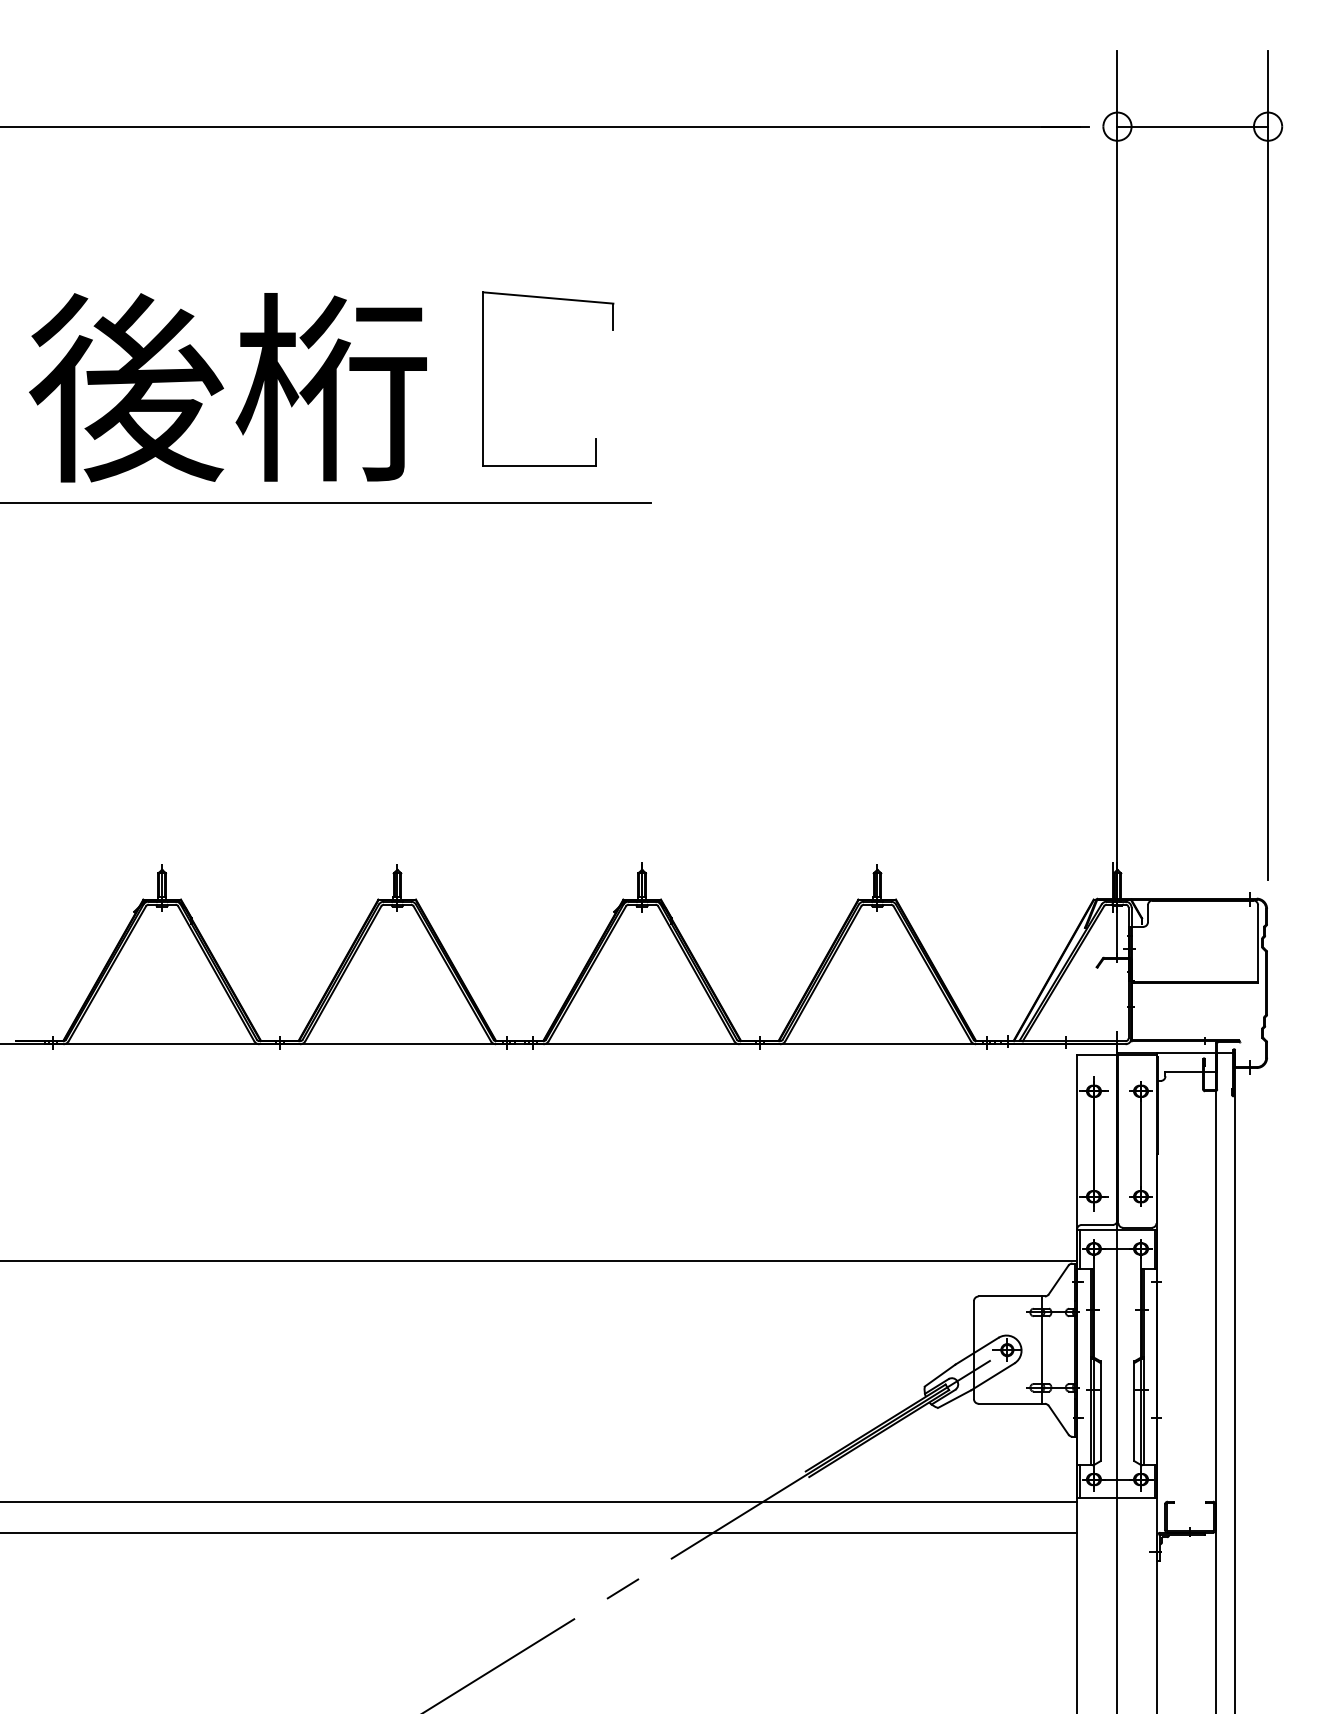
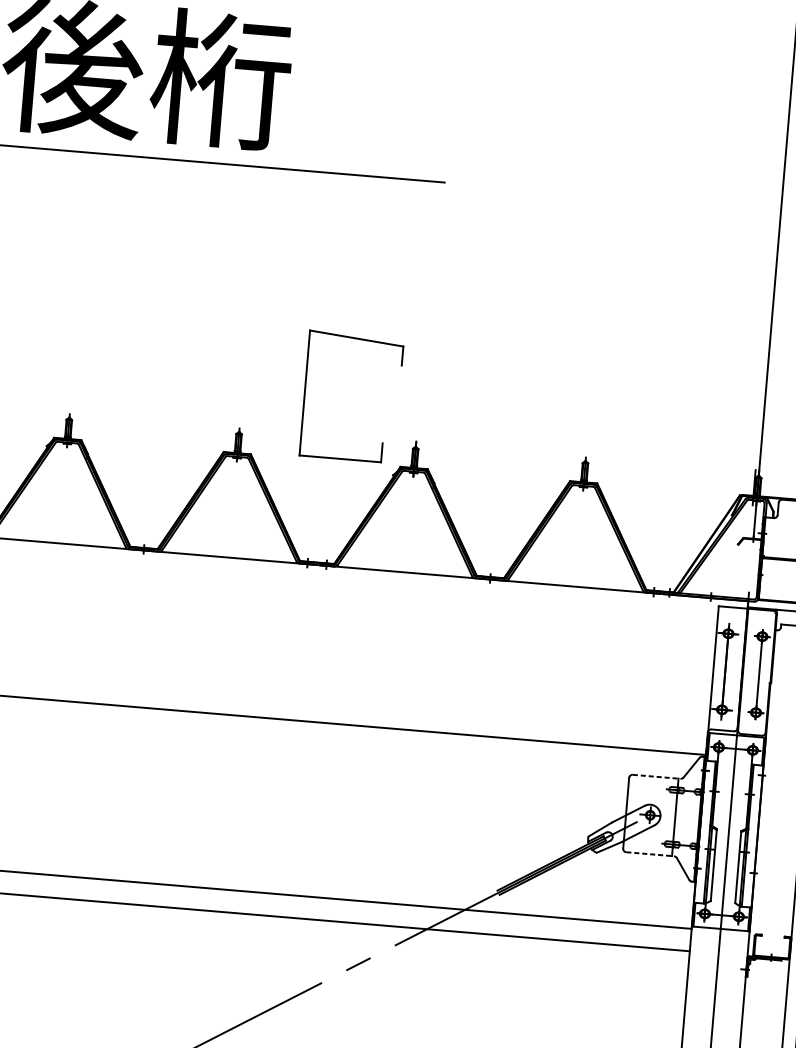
part: (483, 378) -> (305, 392), moved
line: (1012, 1296) -> (657, 776), solid -> dashed
line: (1012, 1403) -> (650, 854), solid -> dashed

